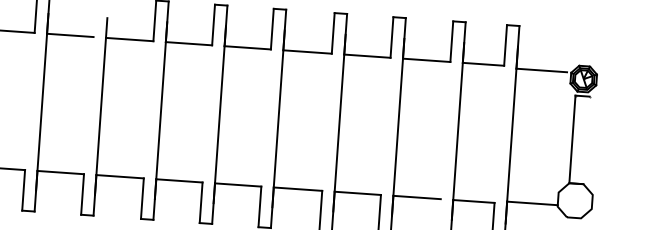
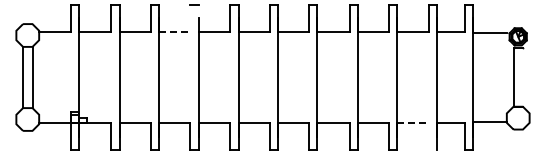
line: (69, 35) -> (174, 31), solid -> dashed
line: (416, 197) -> (412, 123), solid -> dashed

